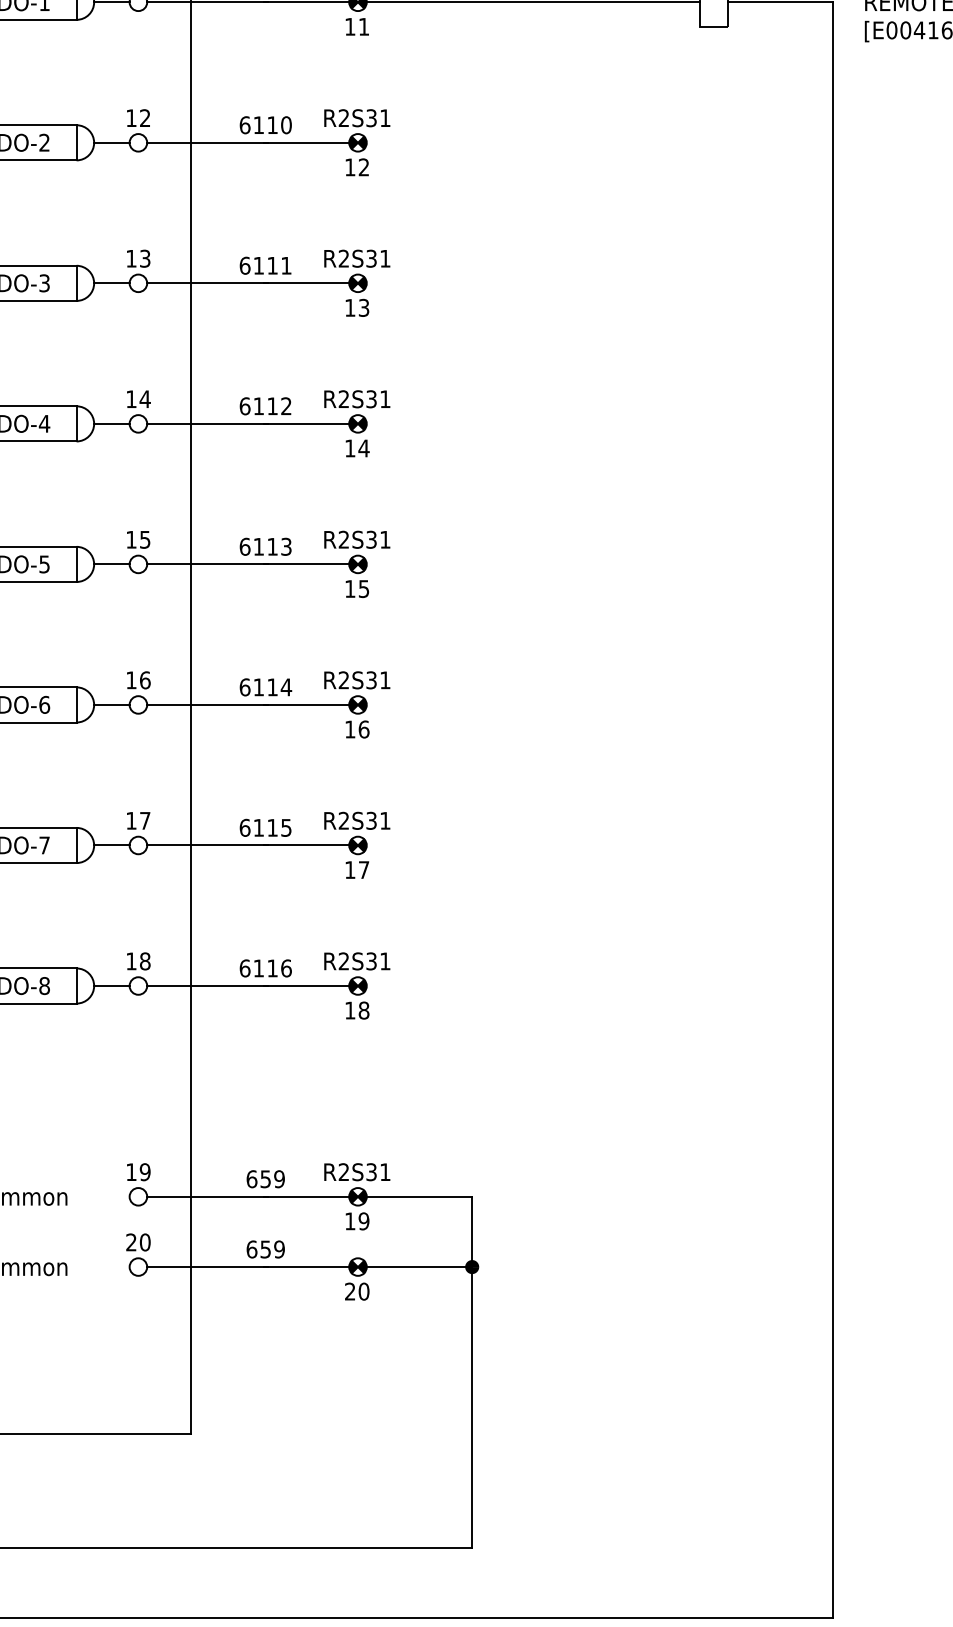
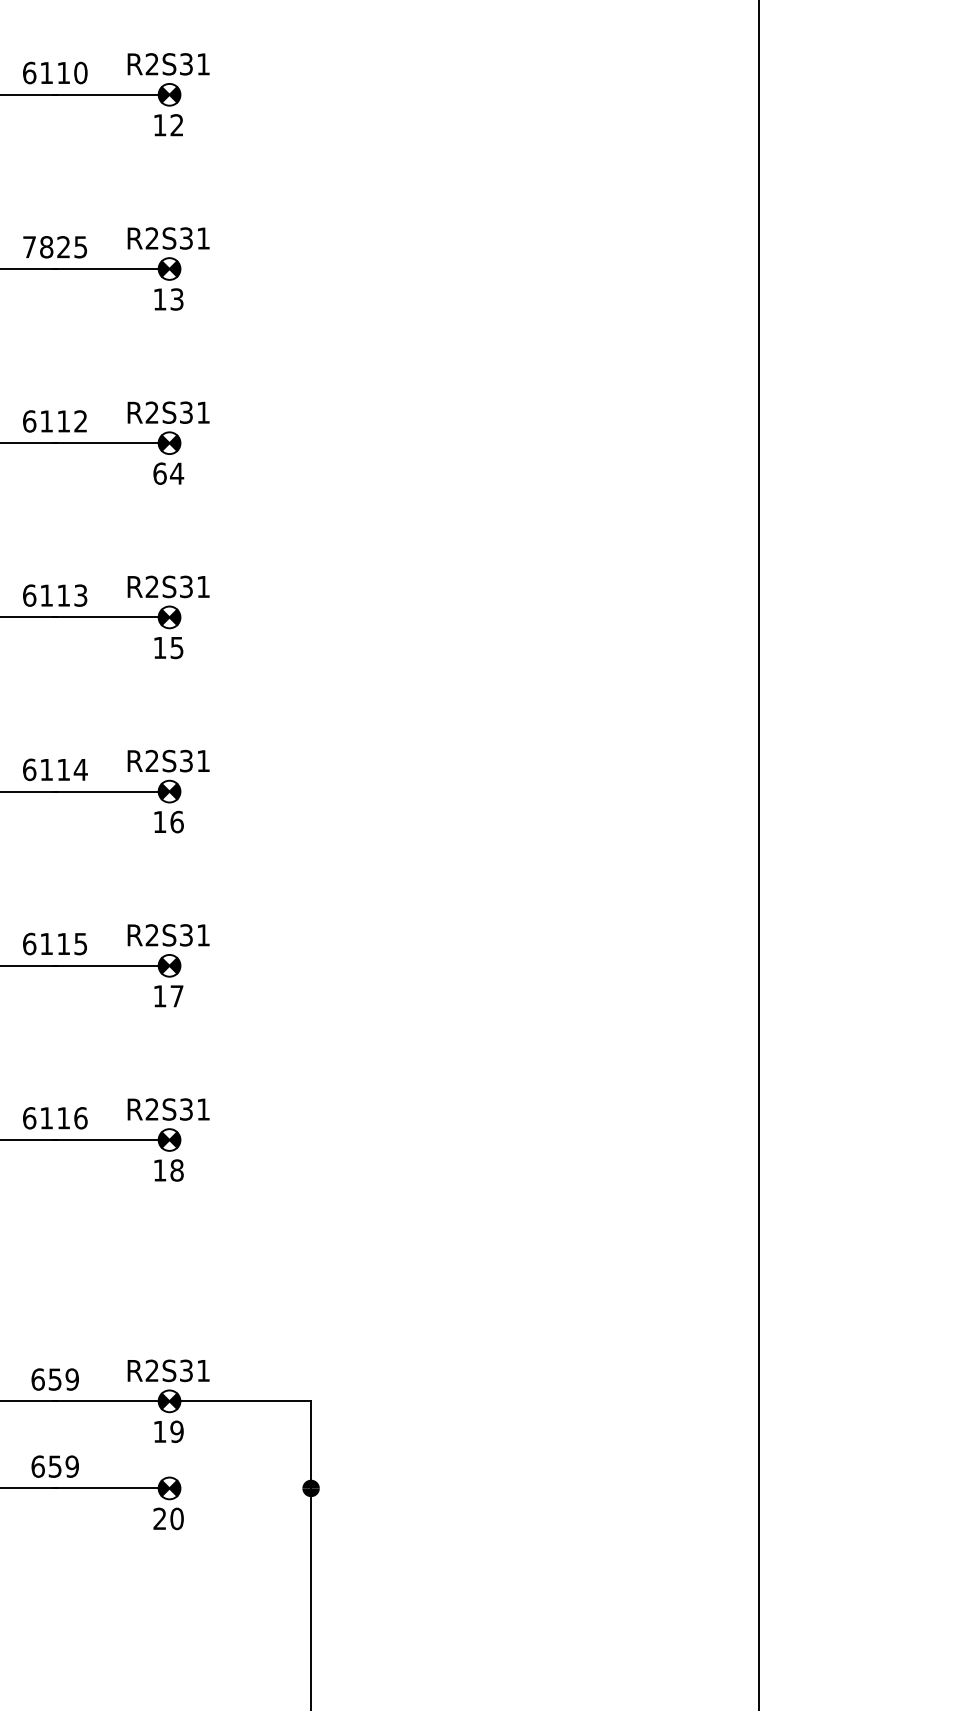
text: (265, 265) -> (54, 246), 6111 -> 7825
text: (350, 448) -> (160, 473), 14 -> 64
line: (419, 1267) -> (245, 1488), removed

